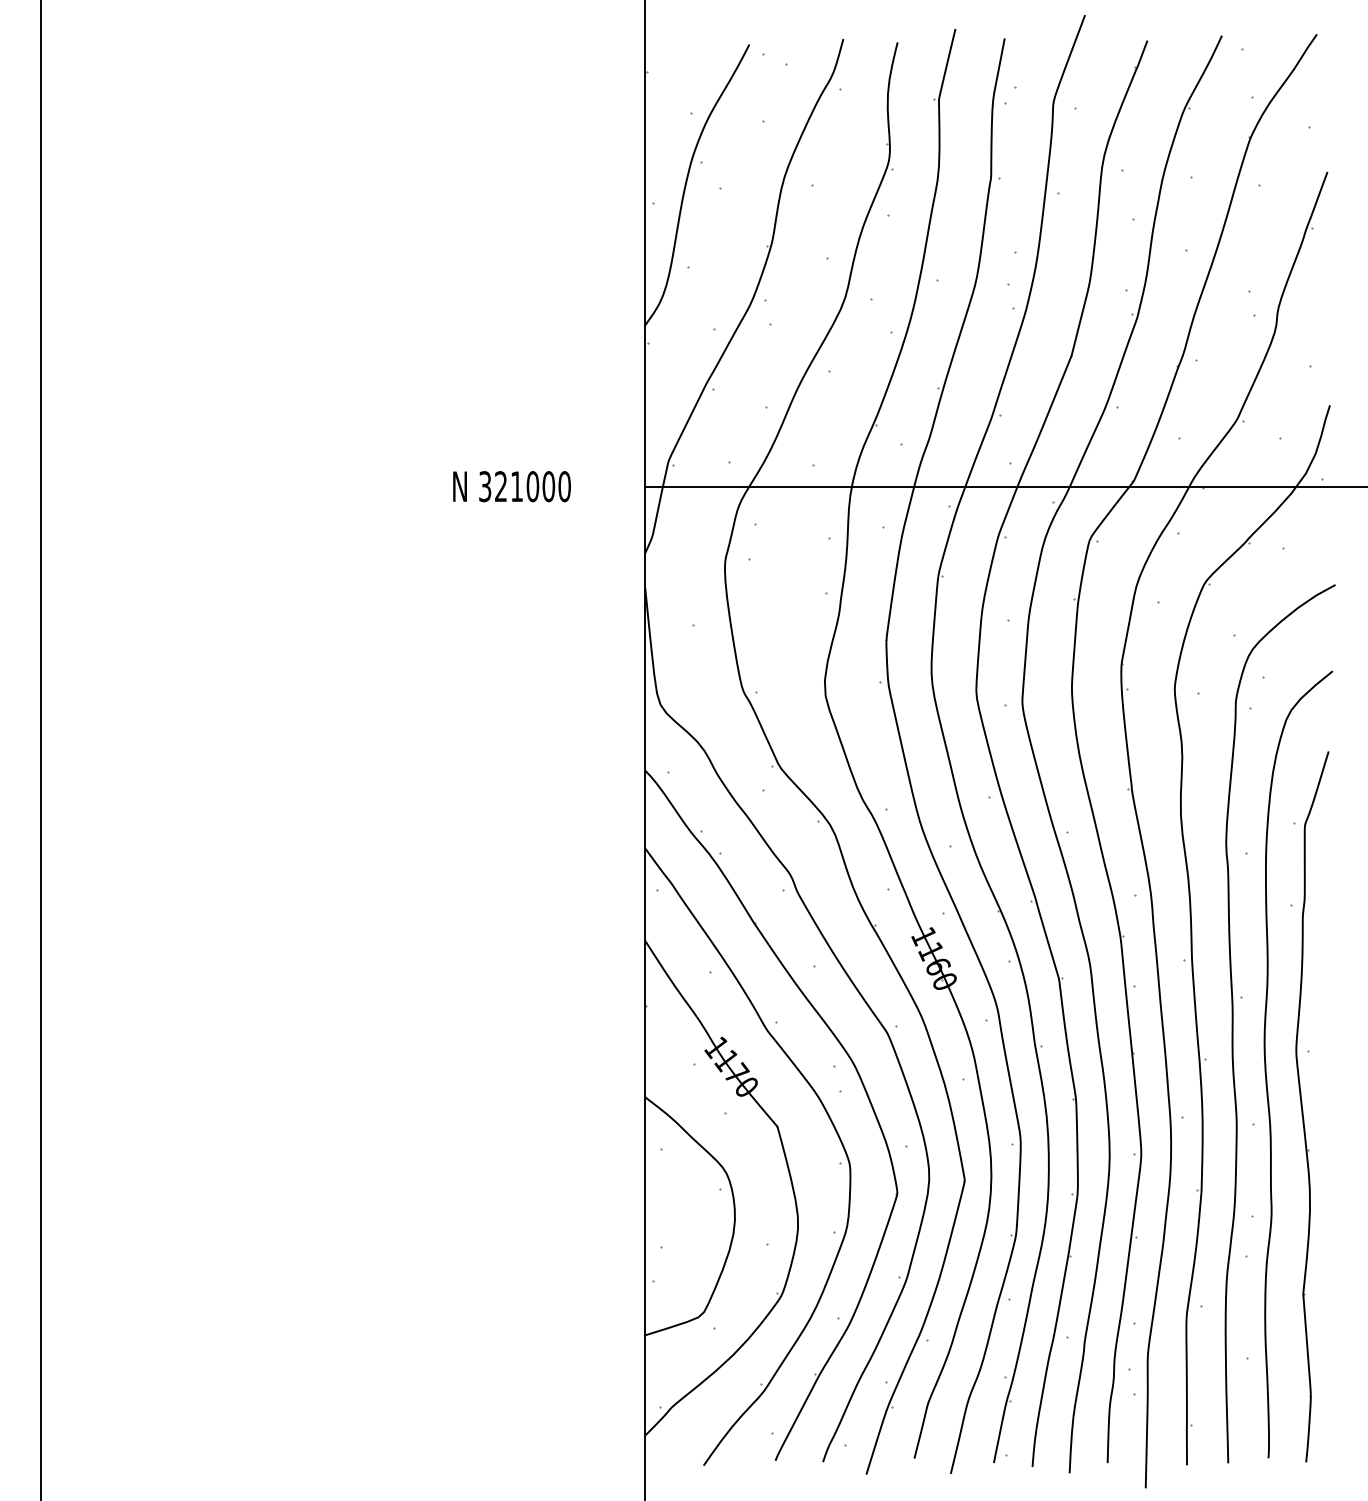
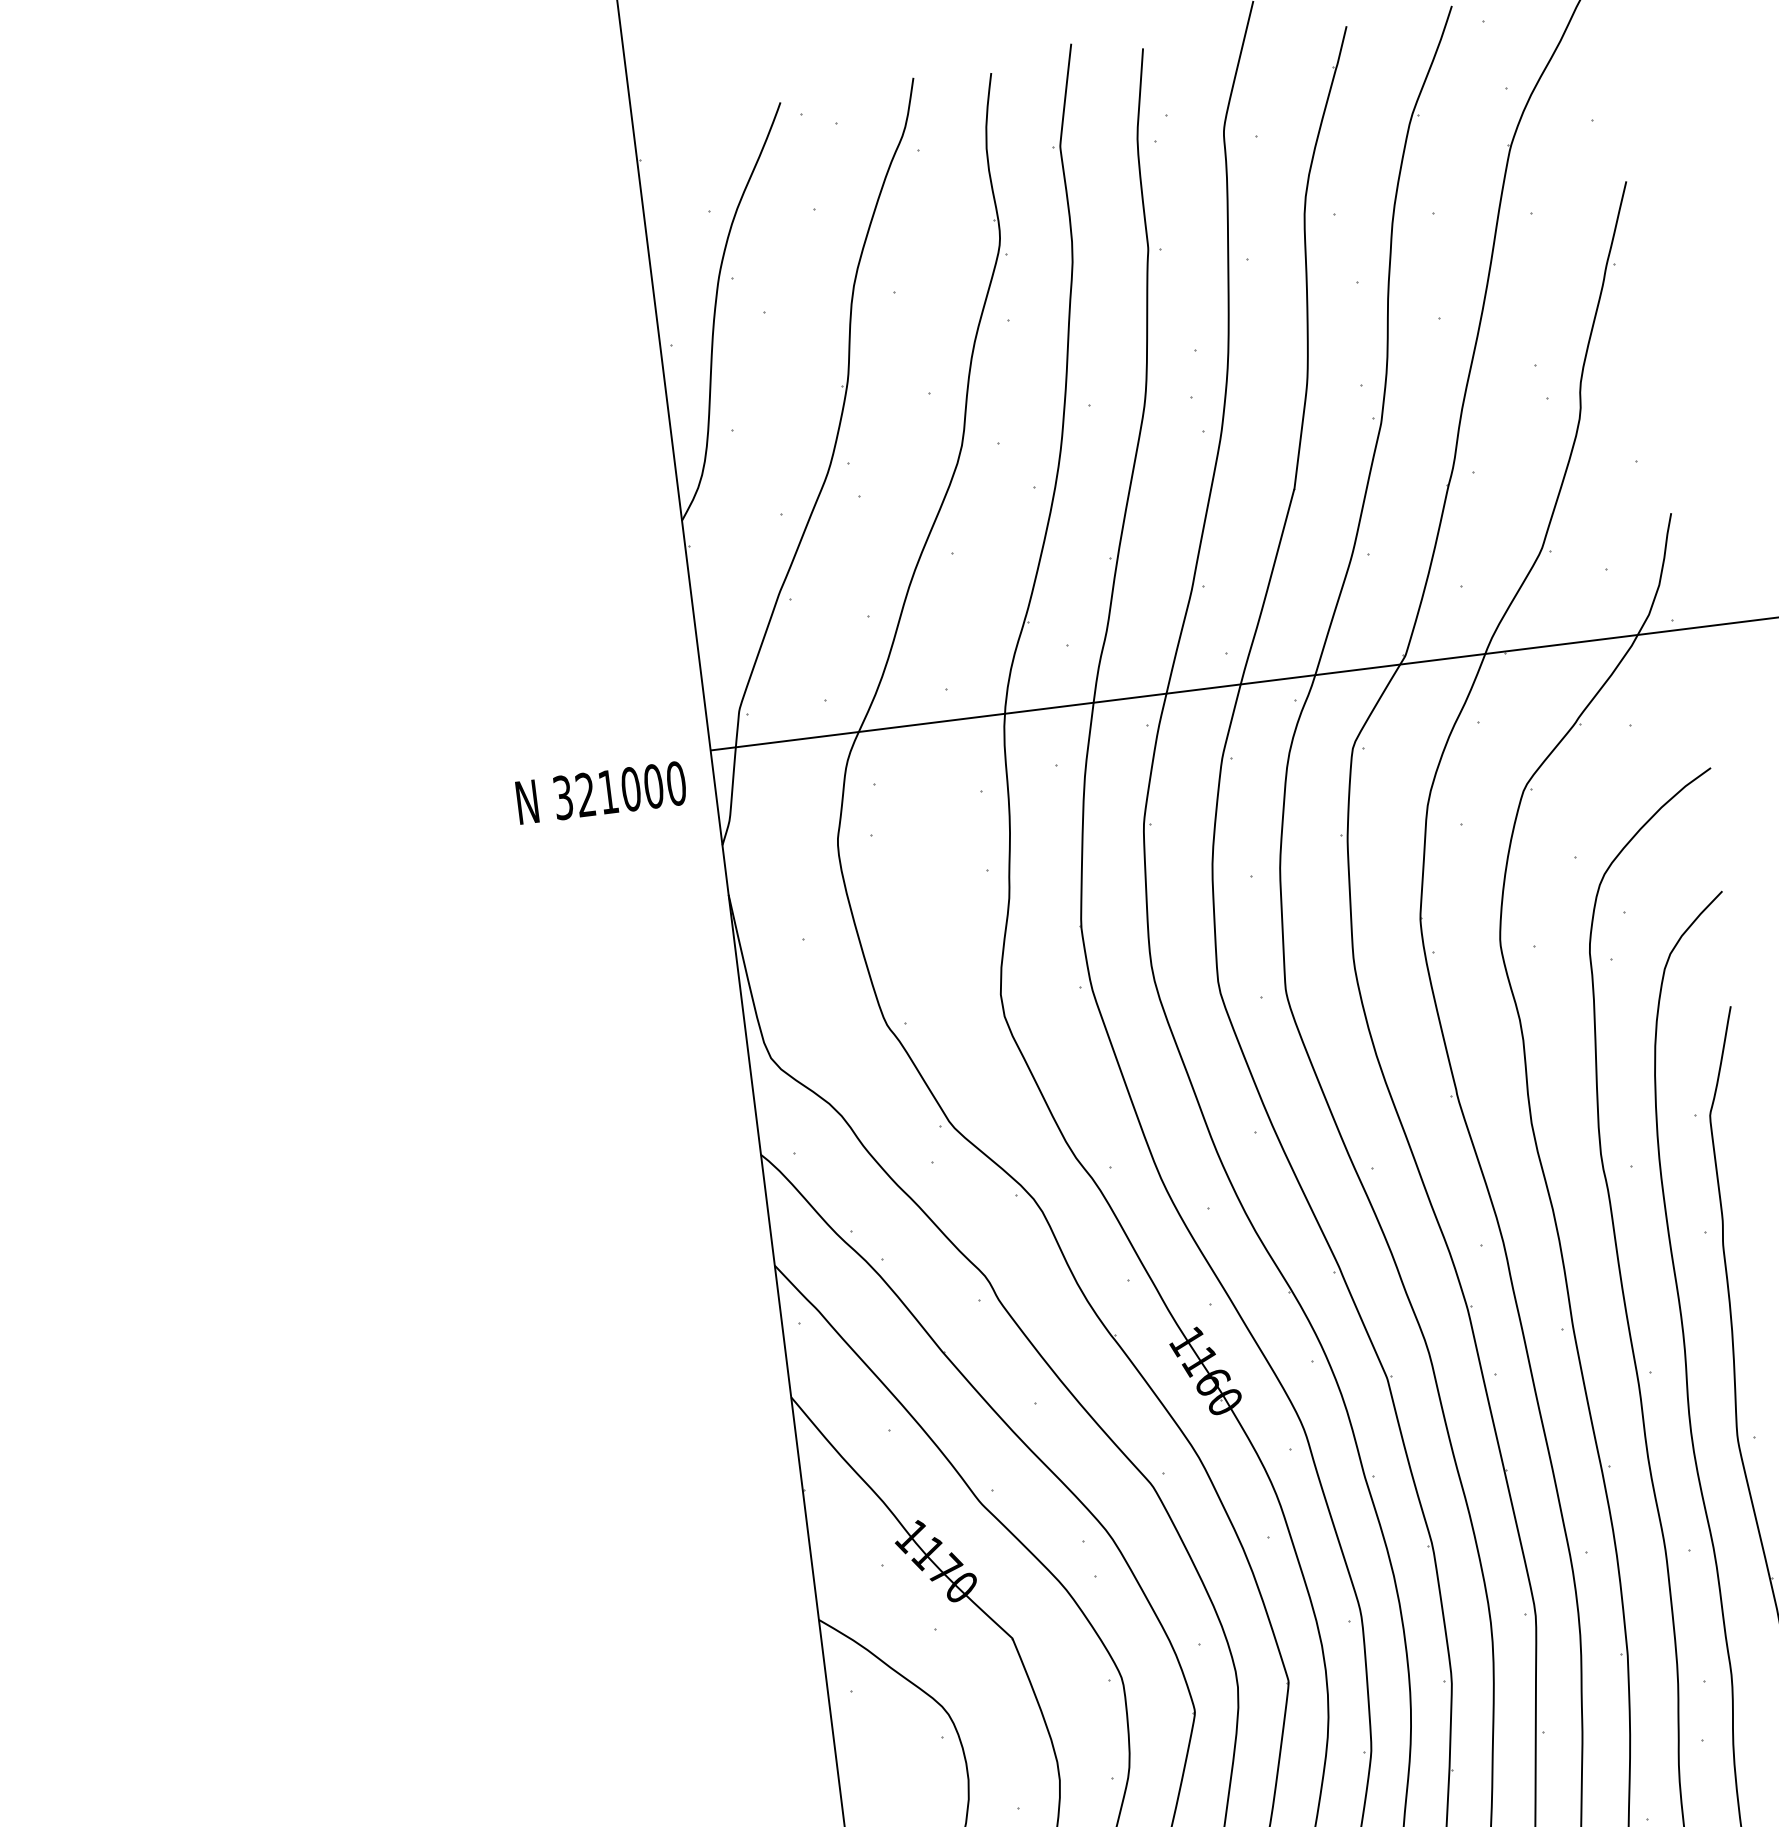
text: (511, 486) -> (600, 792), moved

